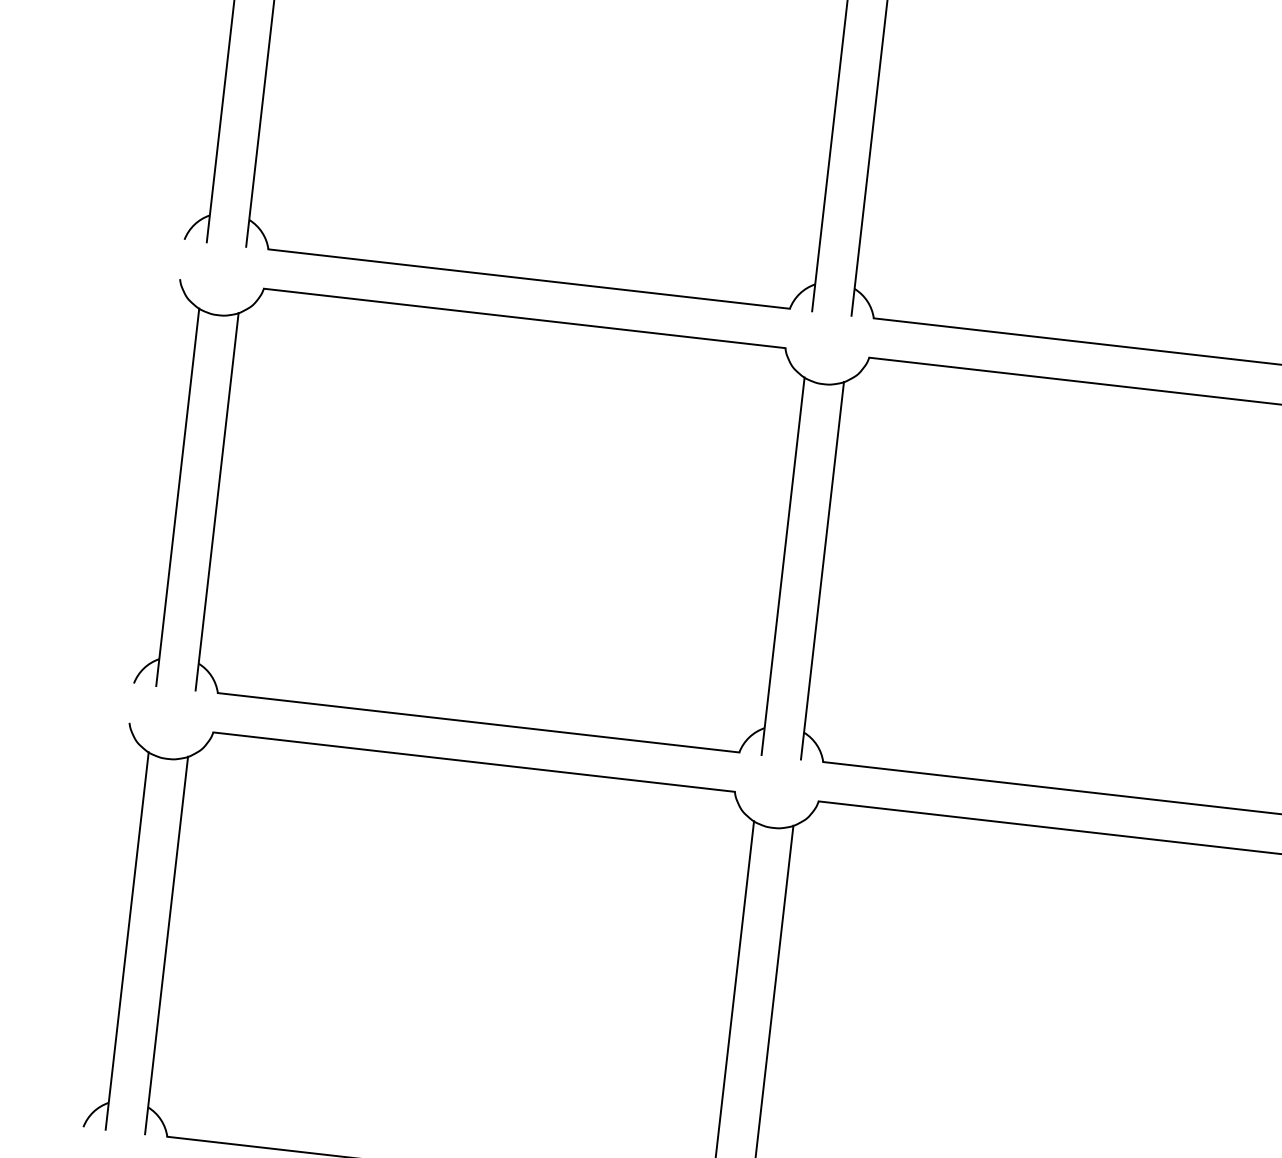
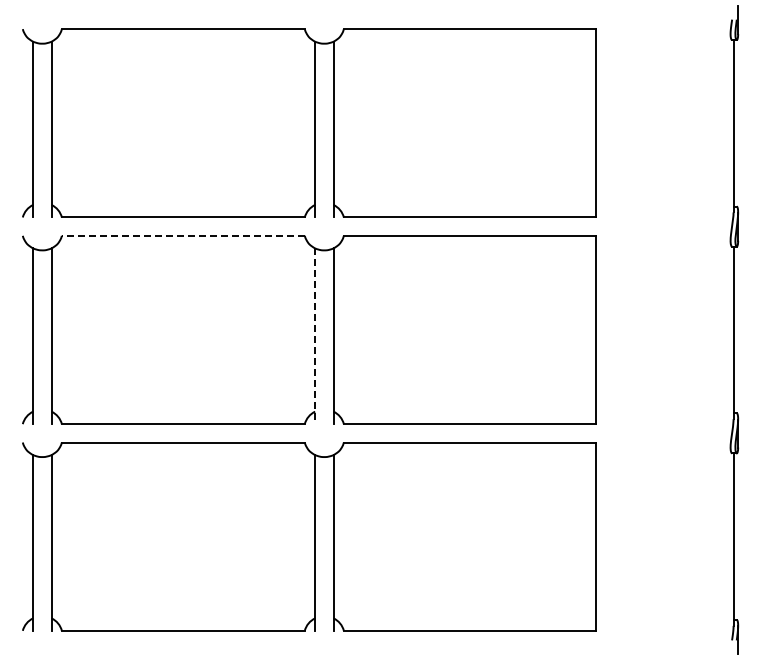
line: (522, 317) -> (182, 235), solid -> dashed
line: (783, 566) -> (315, 336), solid -> dashed

